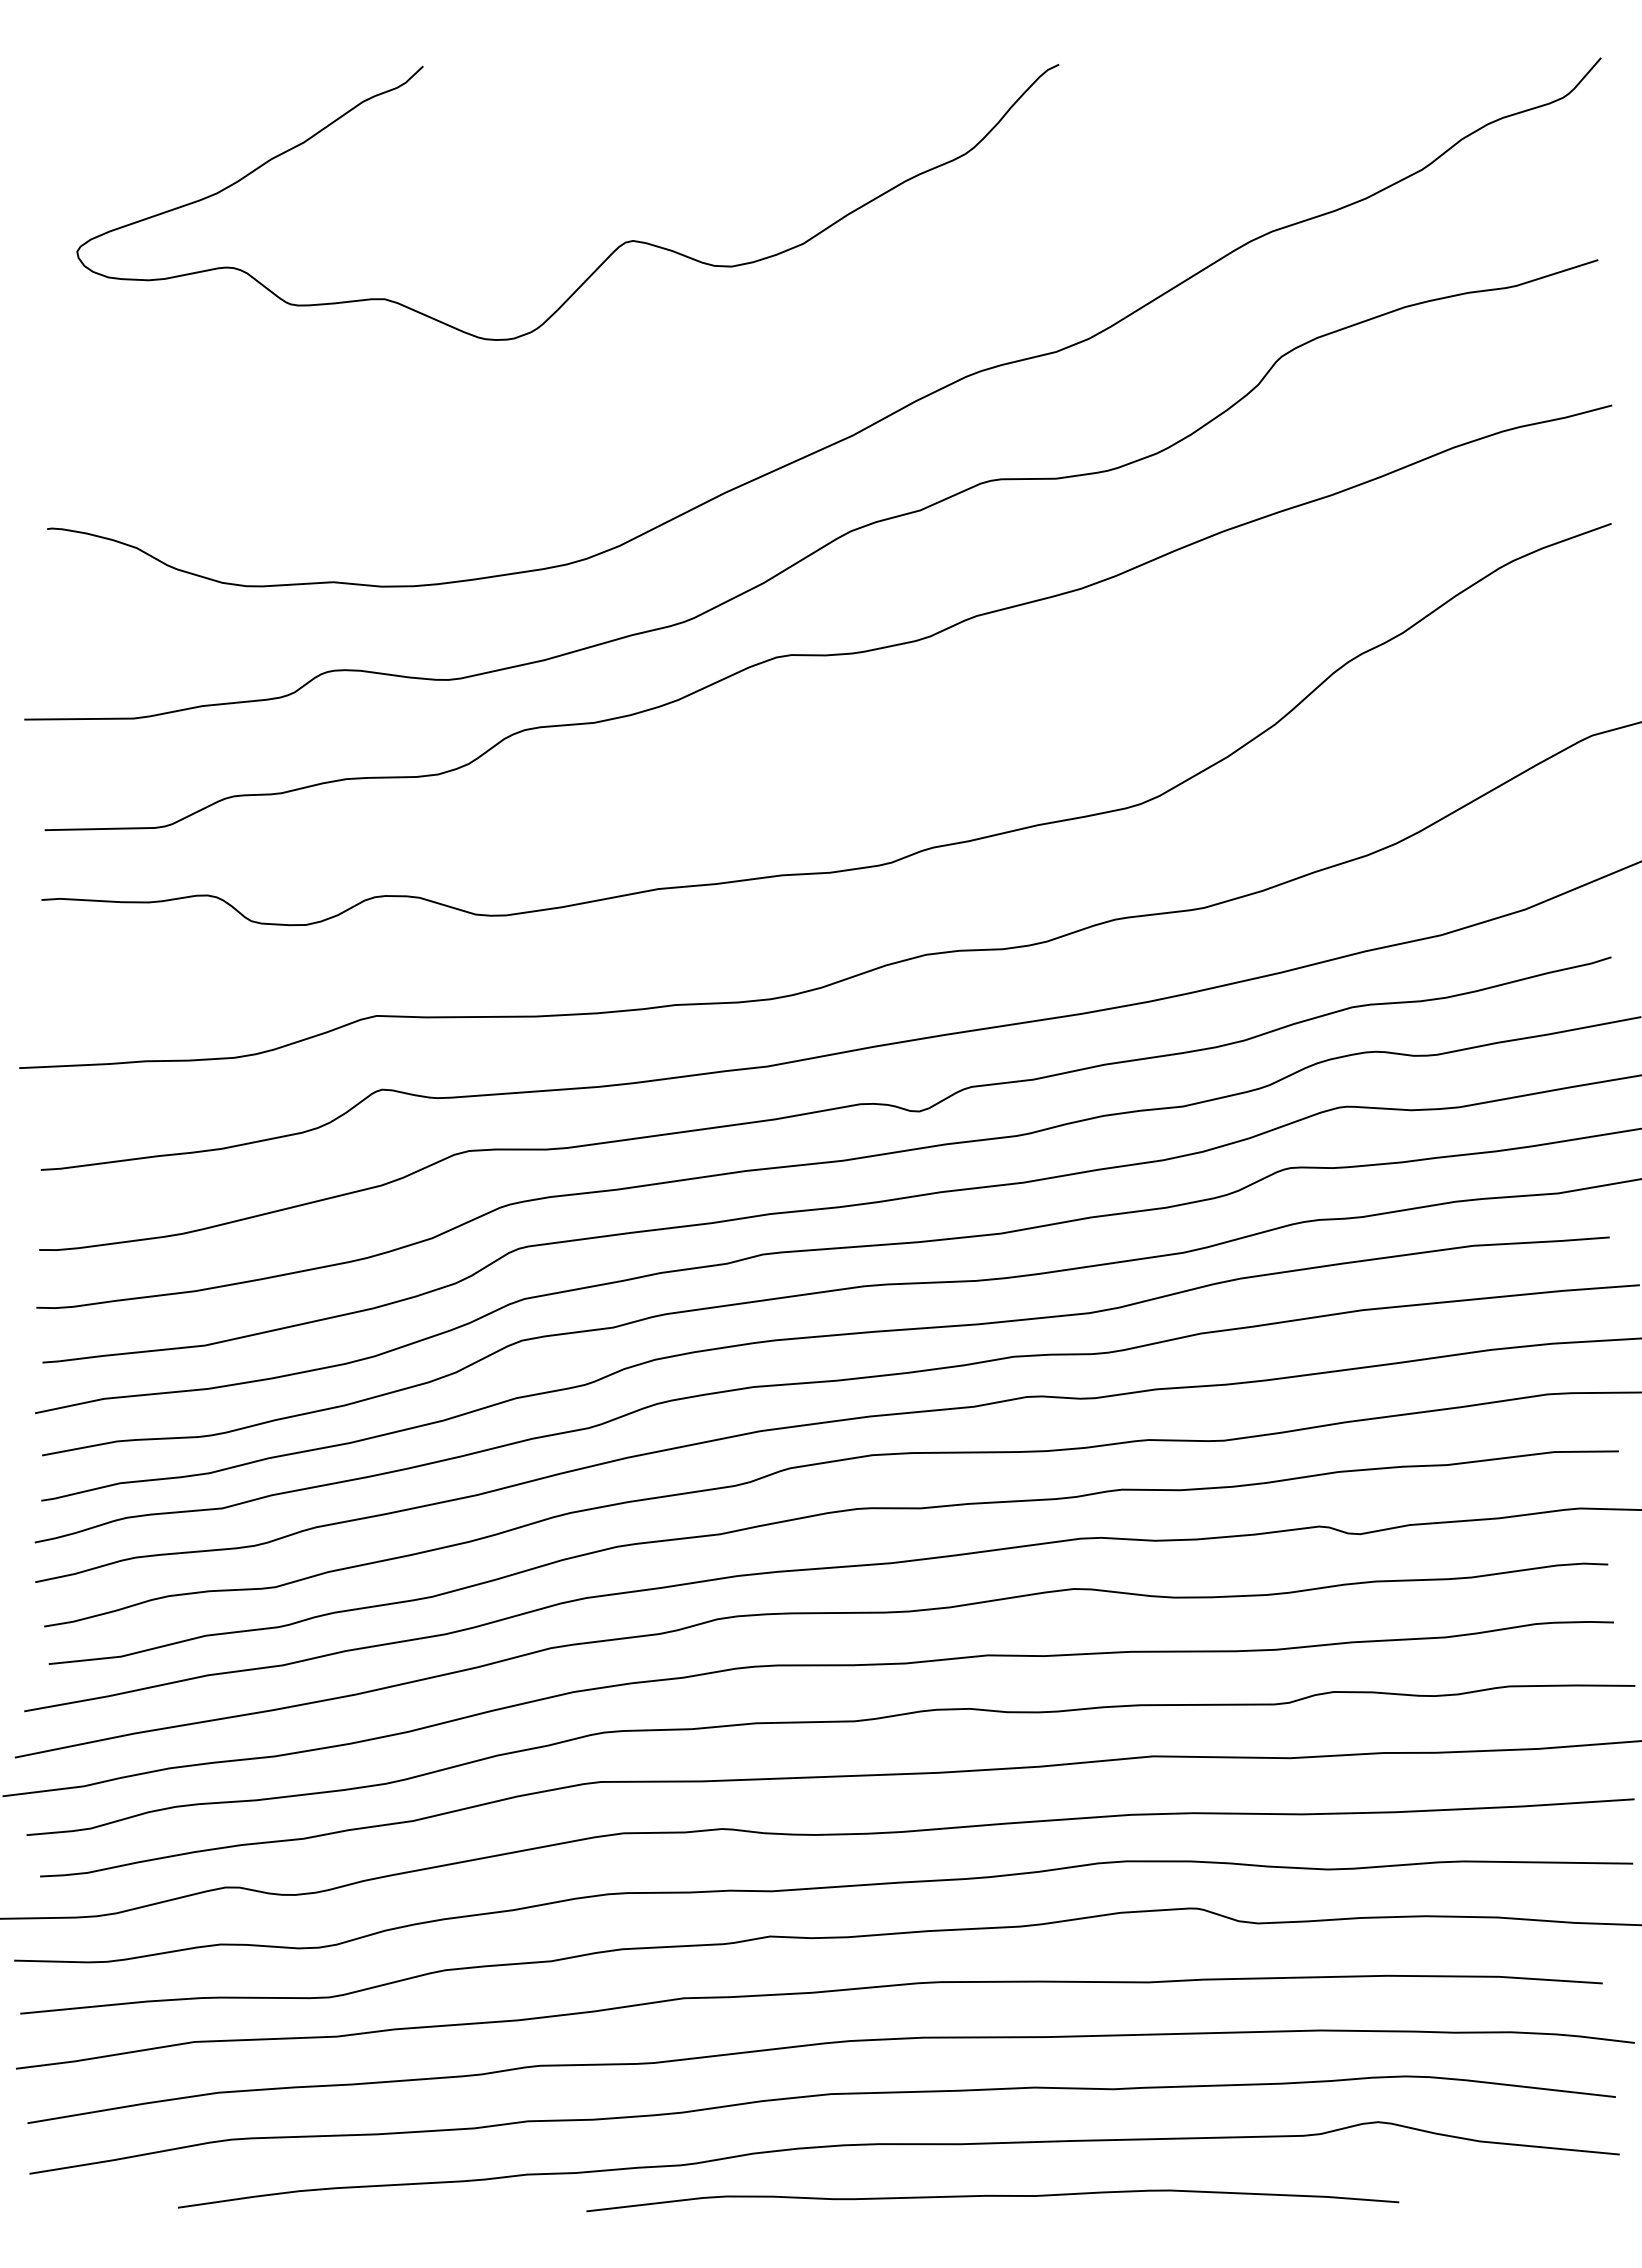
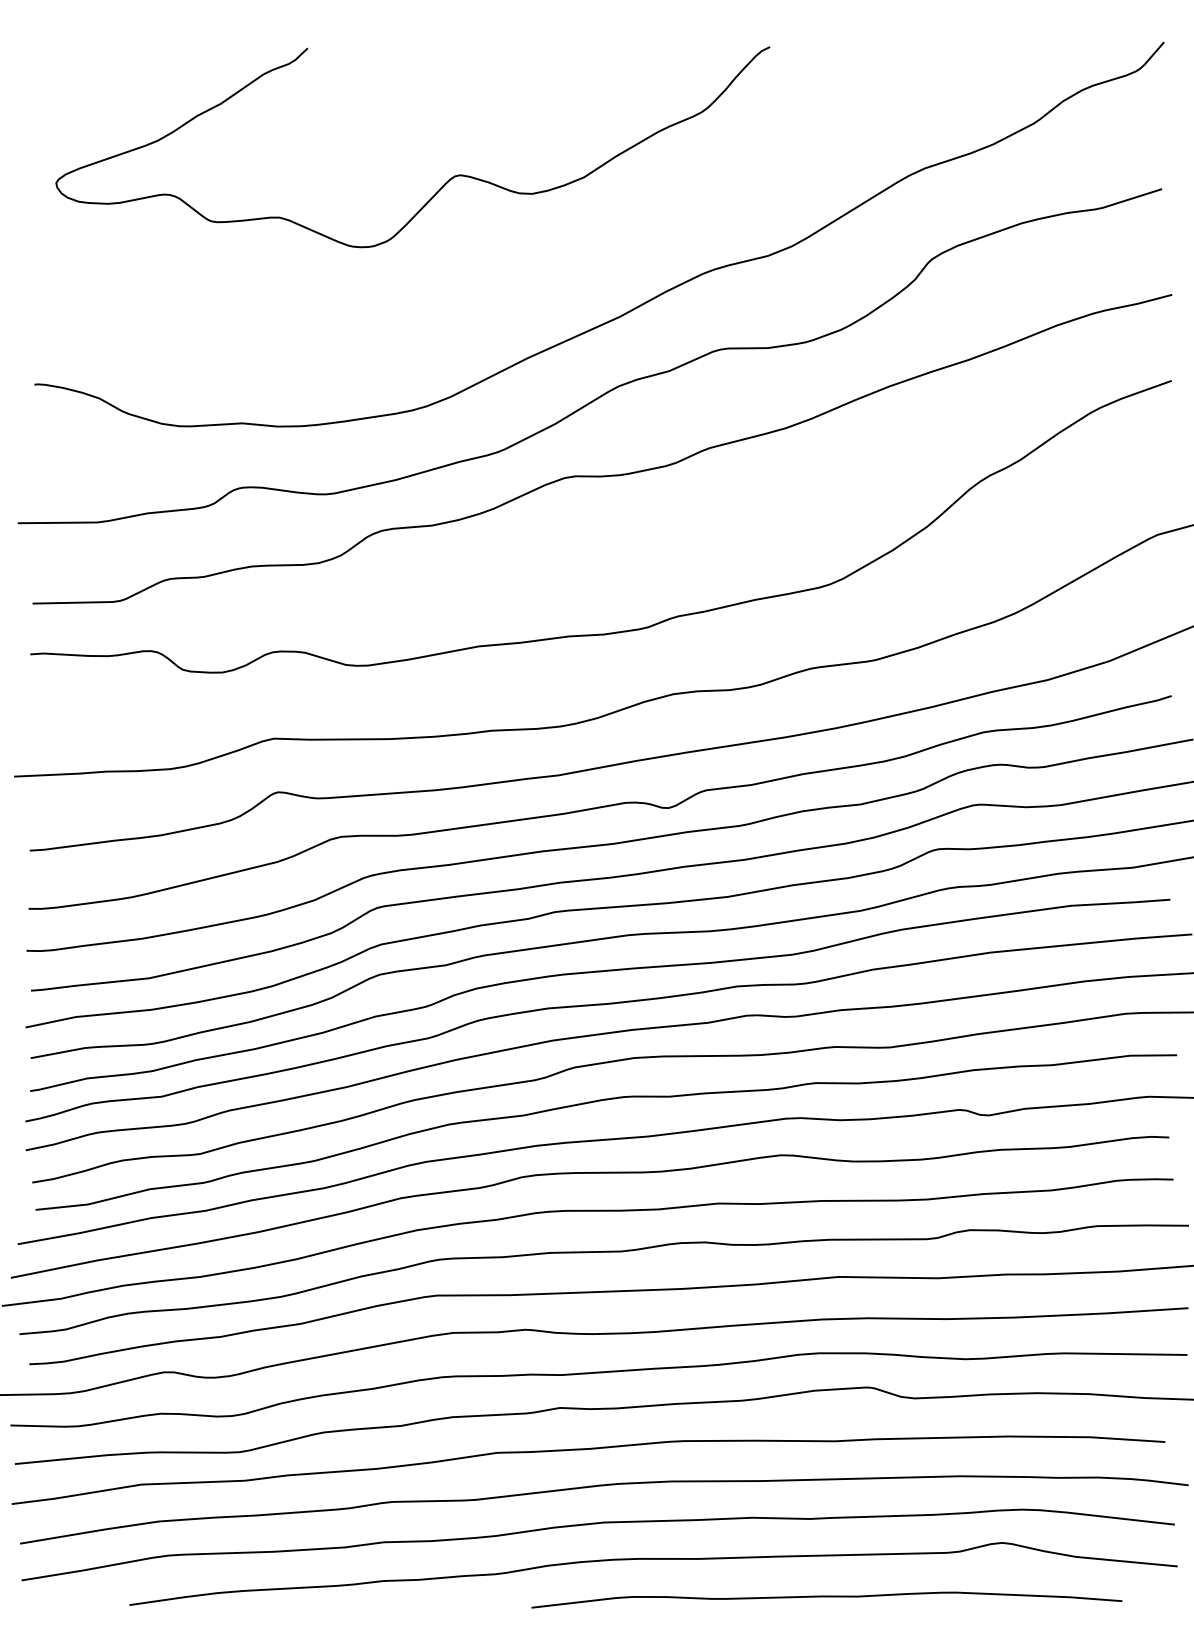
curve: (992, 2197) -> (826, 1597), moved

